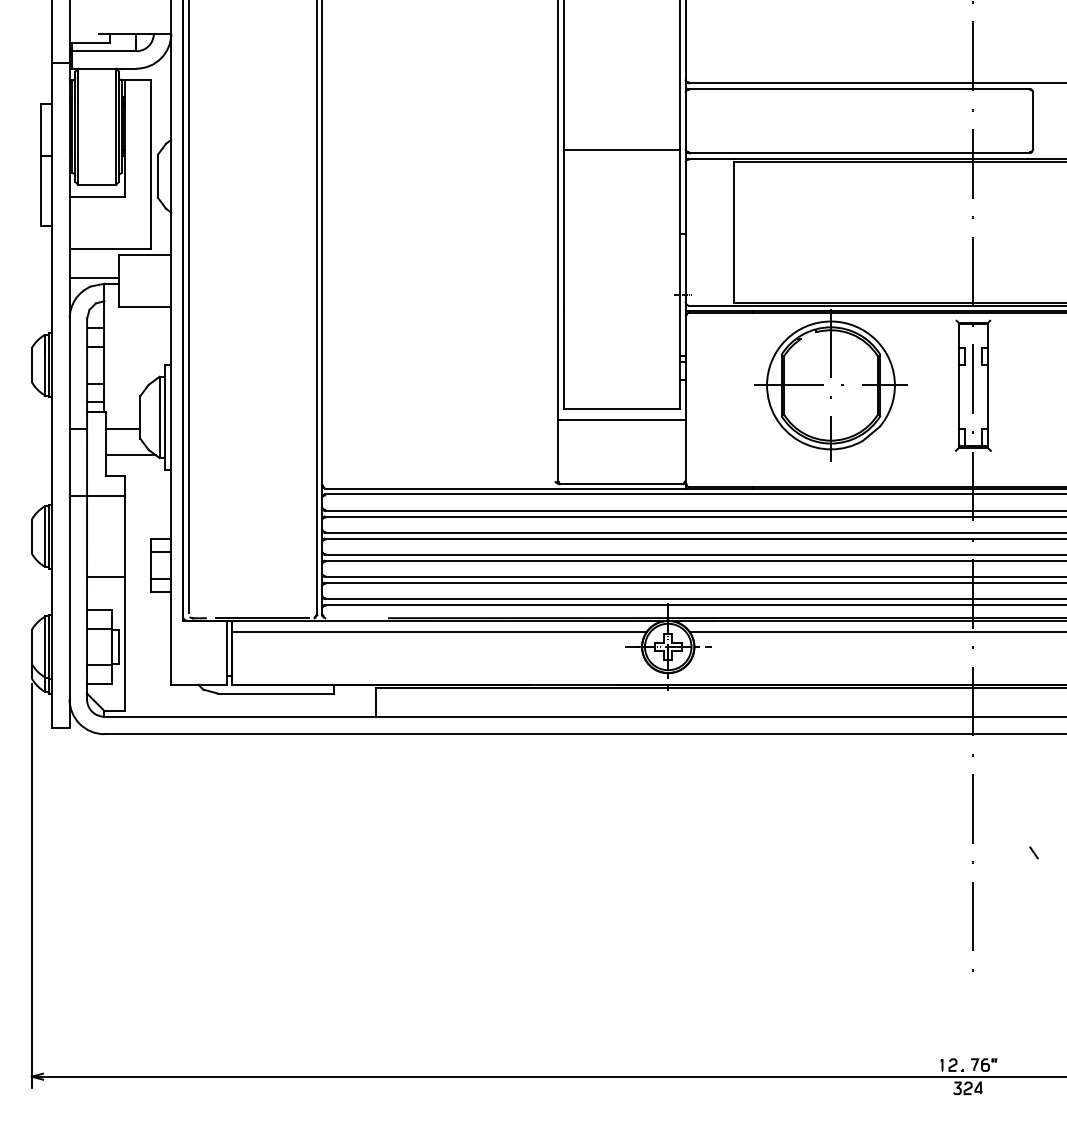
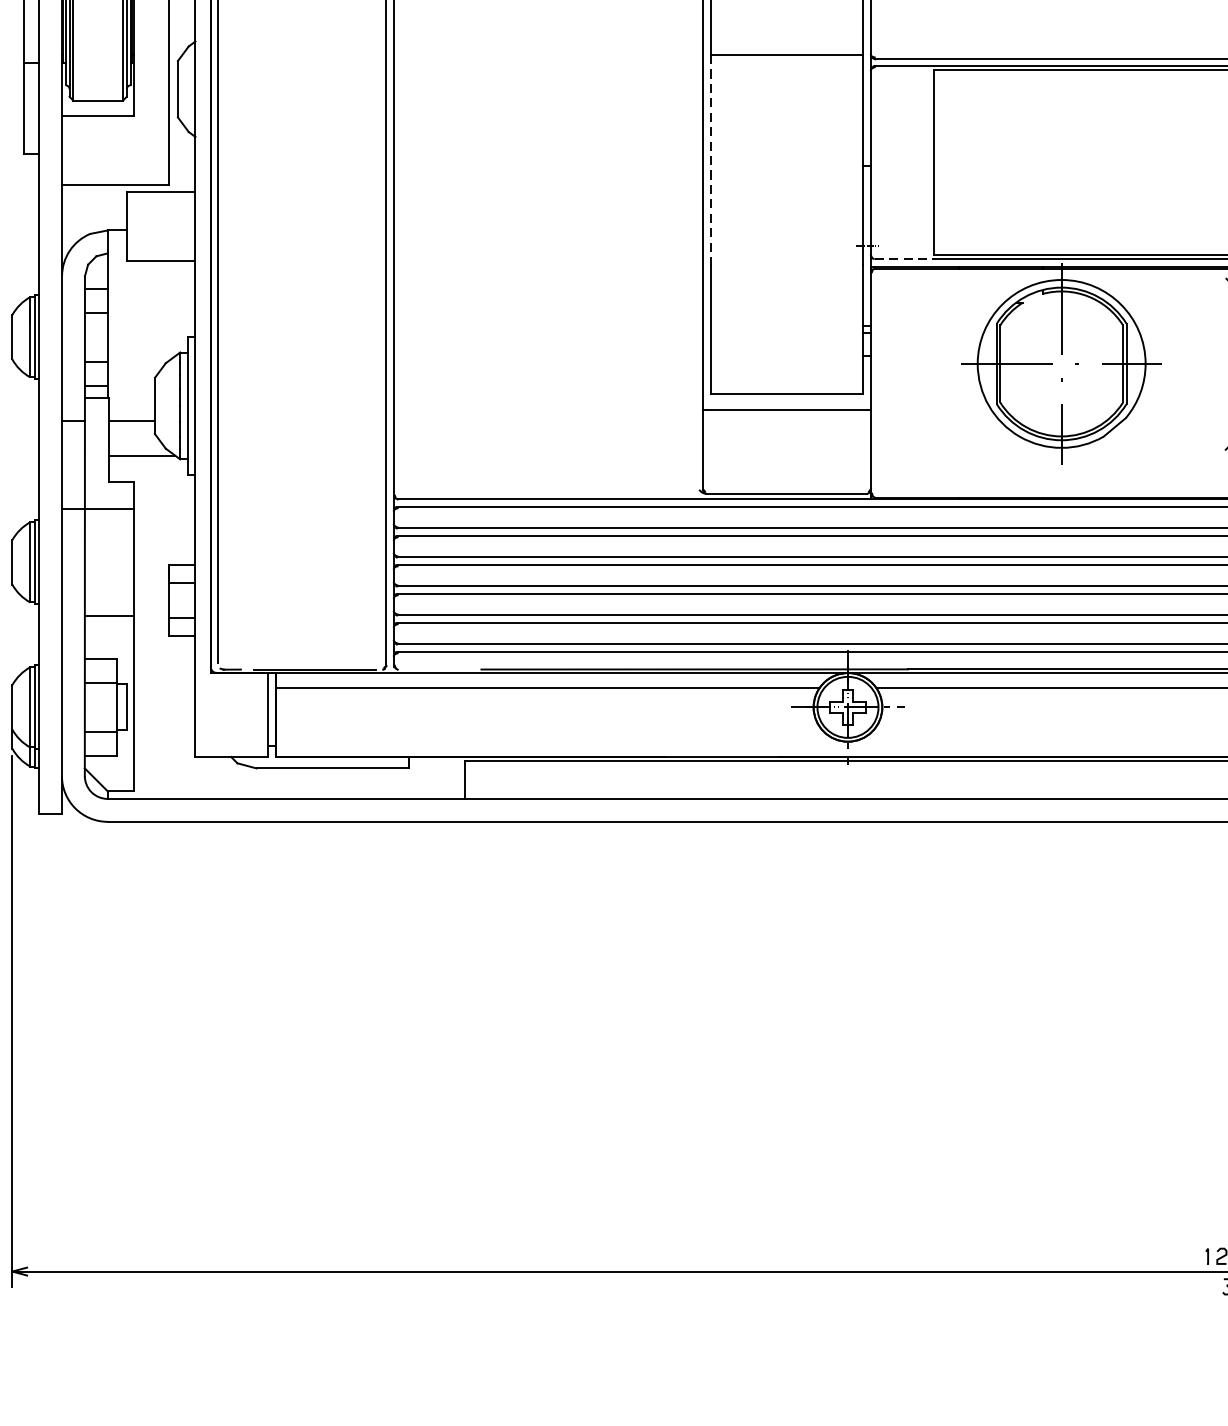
line: (563, 230) -> (710, 160), solid -> dashed
line: (93, 277) -> (93, 222), removed
line: (711, 305) -> (904, 258), solid -> dashed

